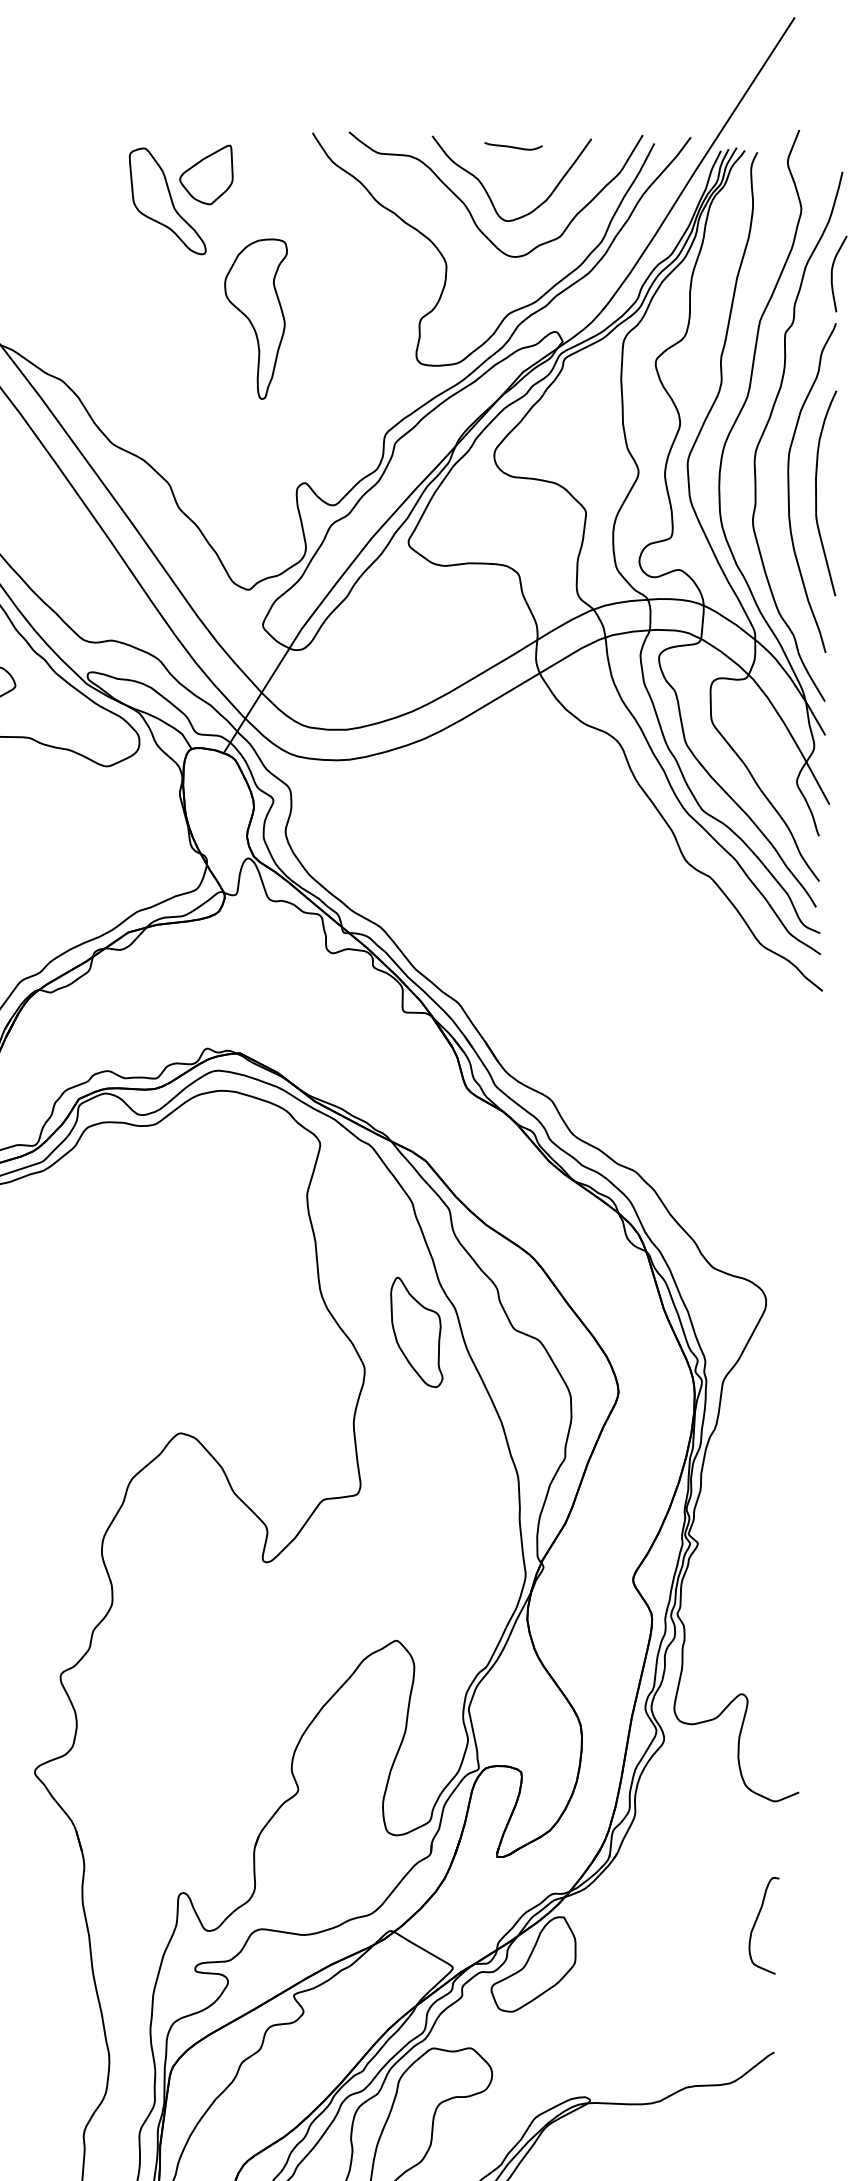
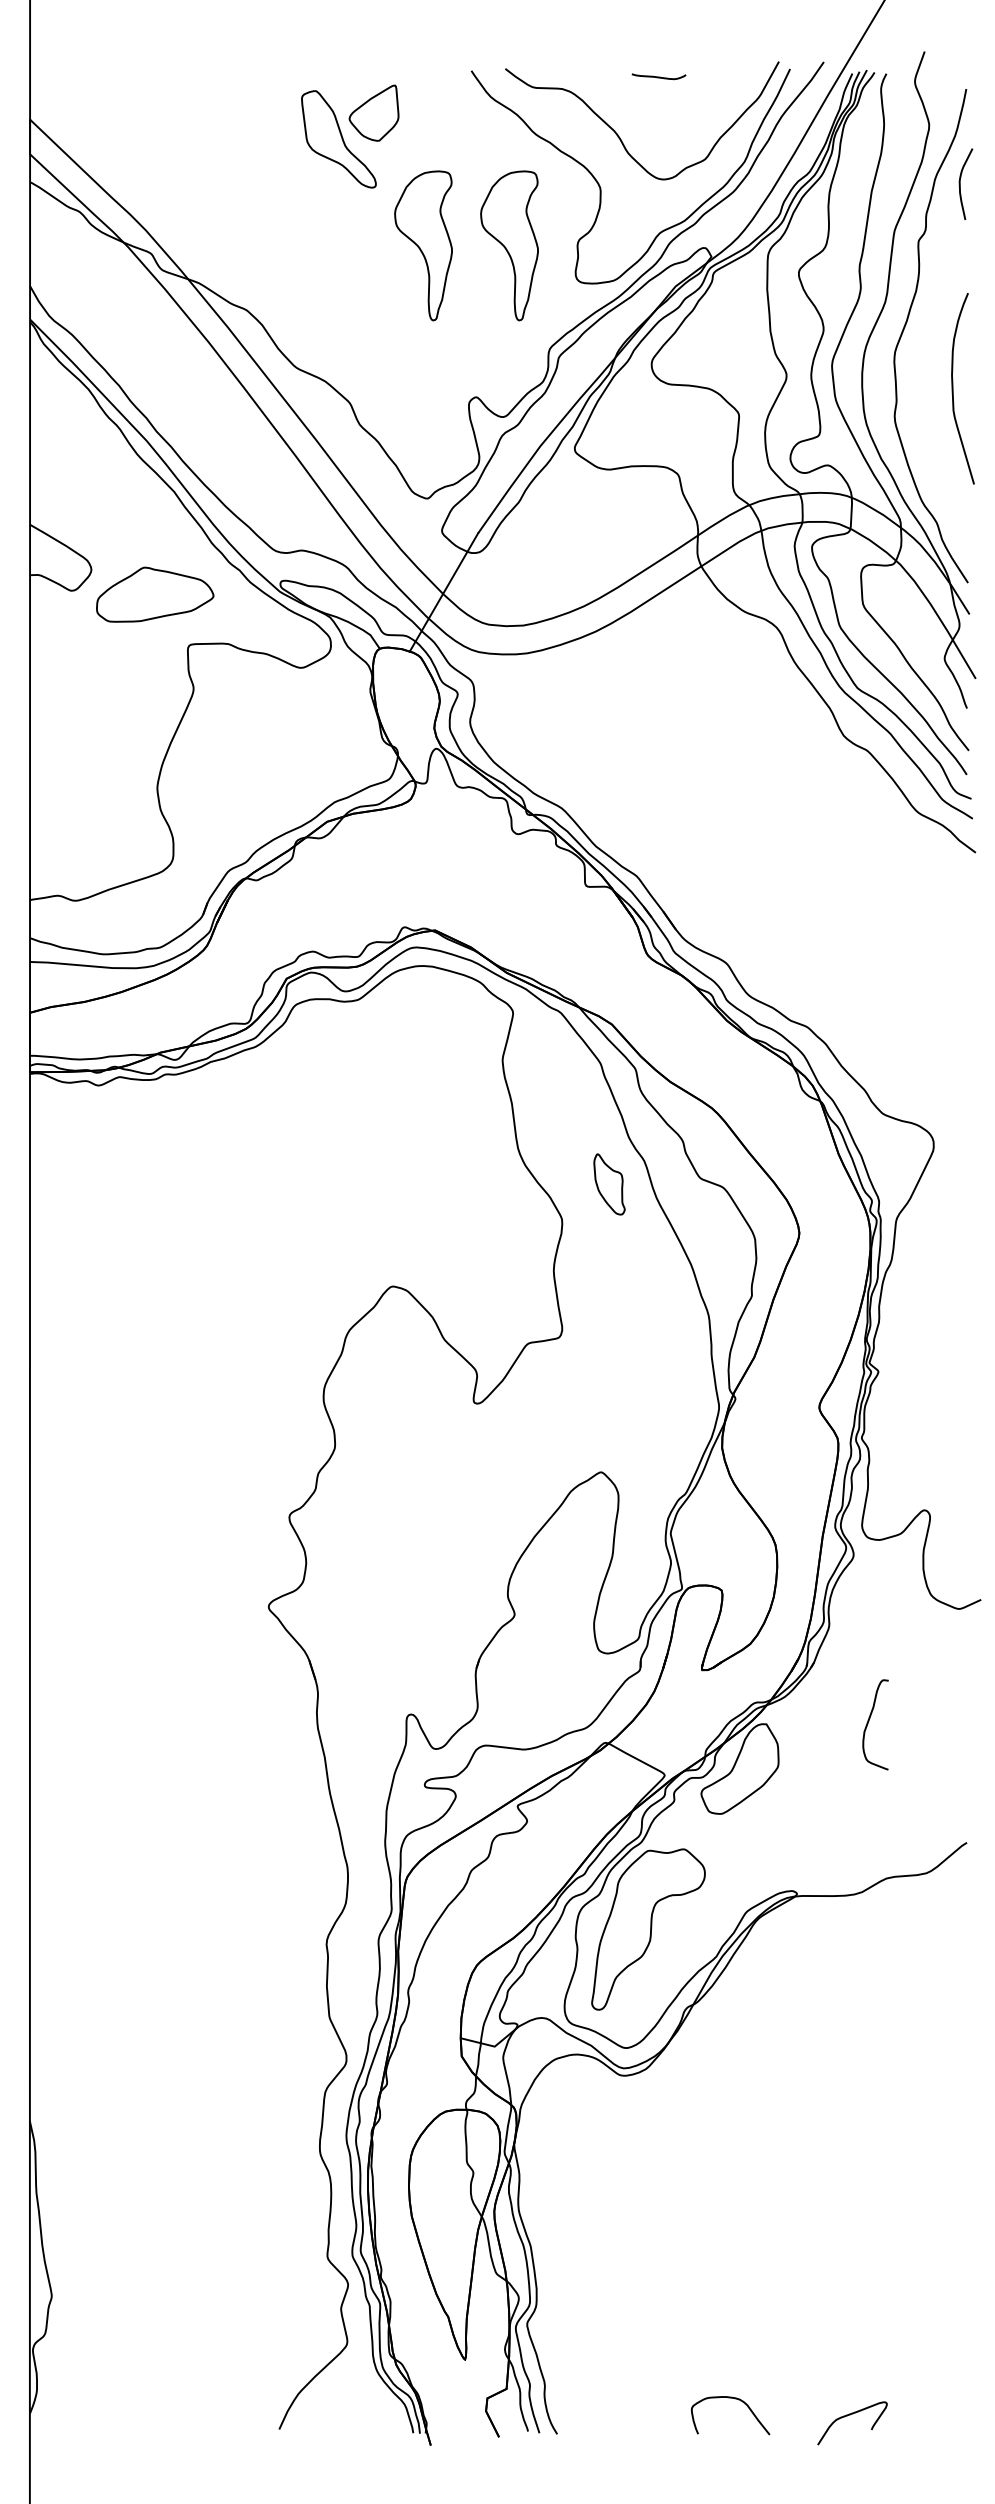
curve: (487, 191) -> (636, 119), removed
part: (346, 321) -> (509, 245), added
curve: (789, 486) -> (927, 383), removed
part: (416, 1332) -> (609, 1184), size x0.6
curve: (757, 1921) -> (869, 1721), moved

